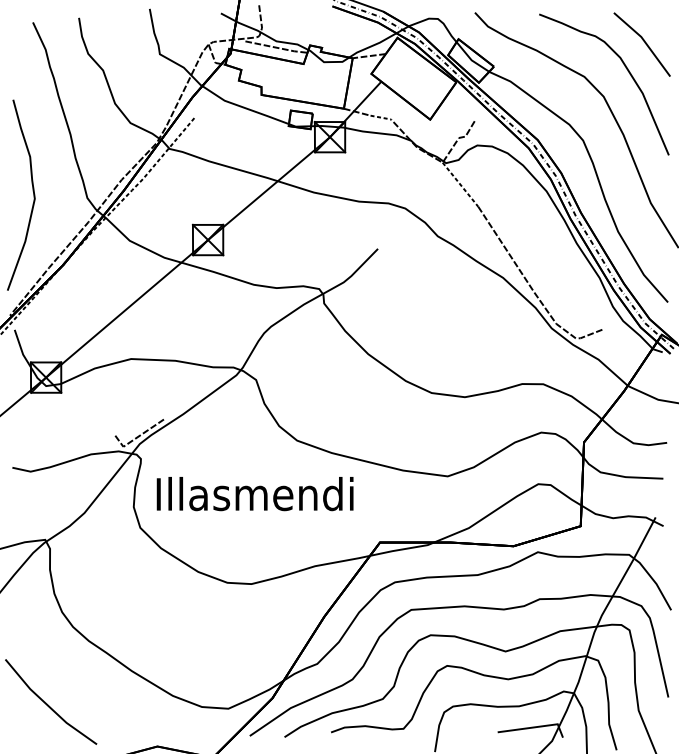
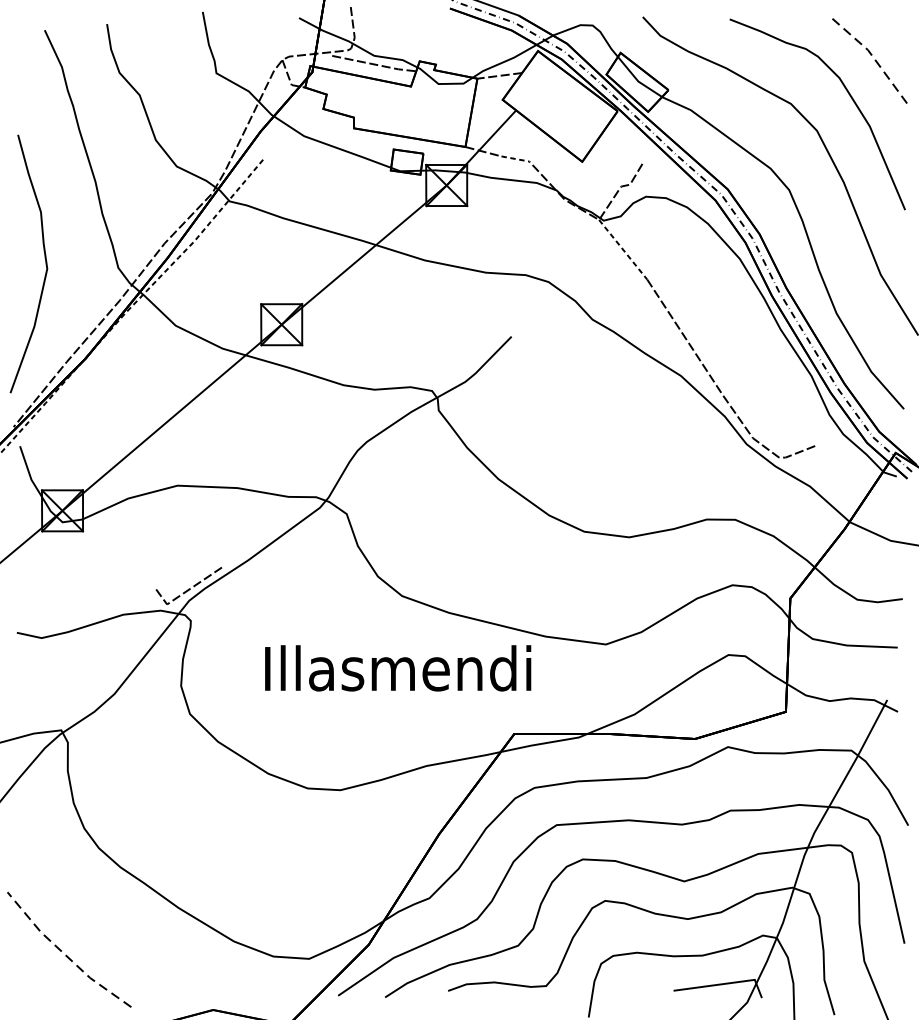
line: (644, 41) -> (872, 56), solid -> dashed
text: (254, 494) -> (397, 668), moved
line: (47, 705) -> (64, 954), solid -> dashed

